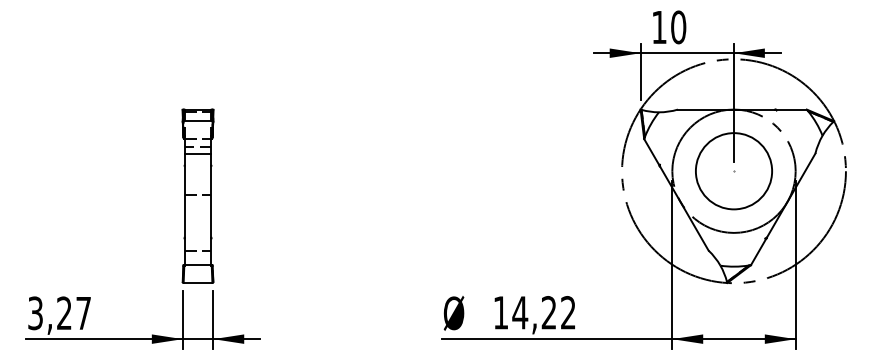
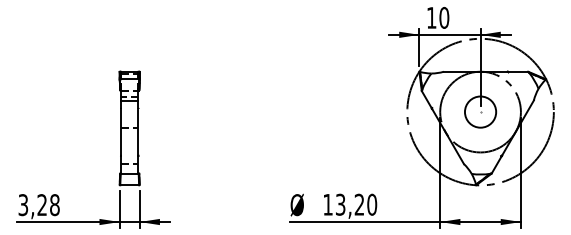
circle: (733, 170) -> (480, 111), size x0.62
text: (544, 312) -> (356, 204), 14,22 -> 13,20
text: (83, 313) -> (54, 205), 3,27 -> 3,28

